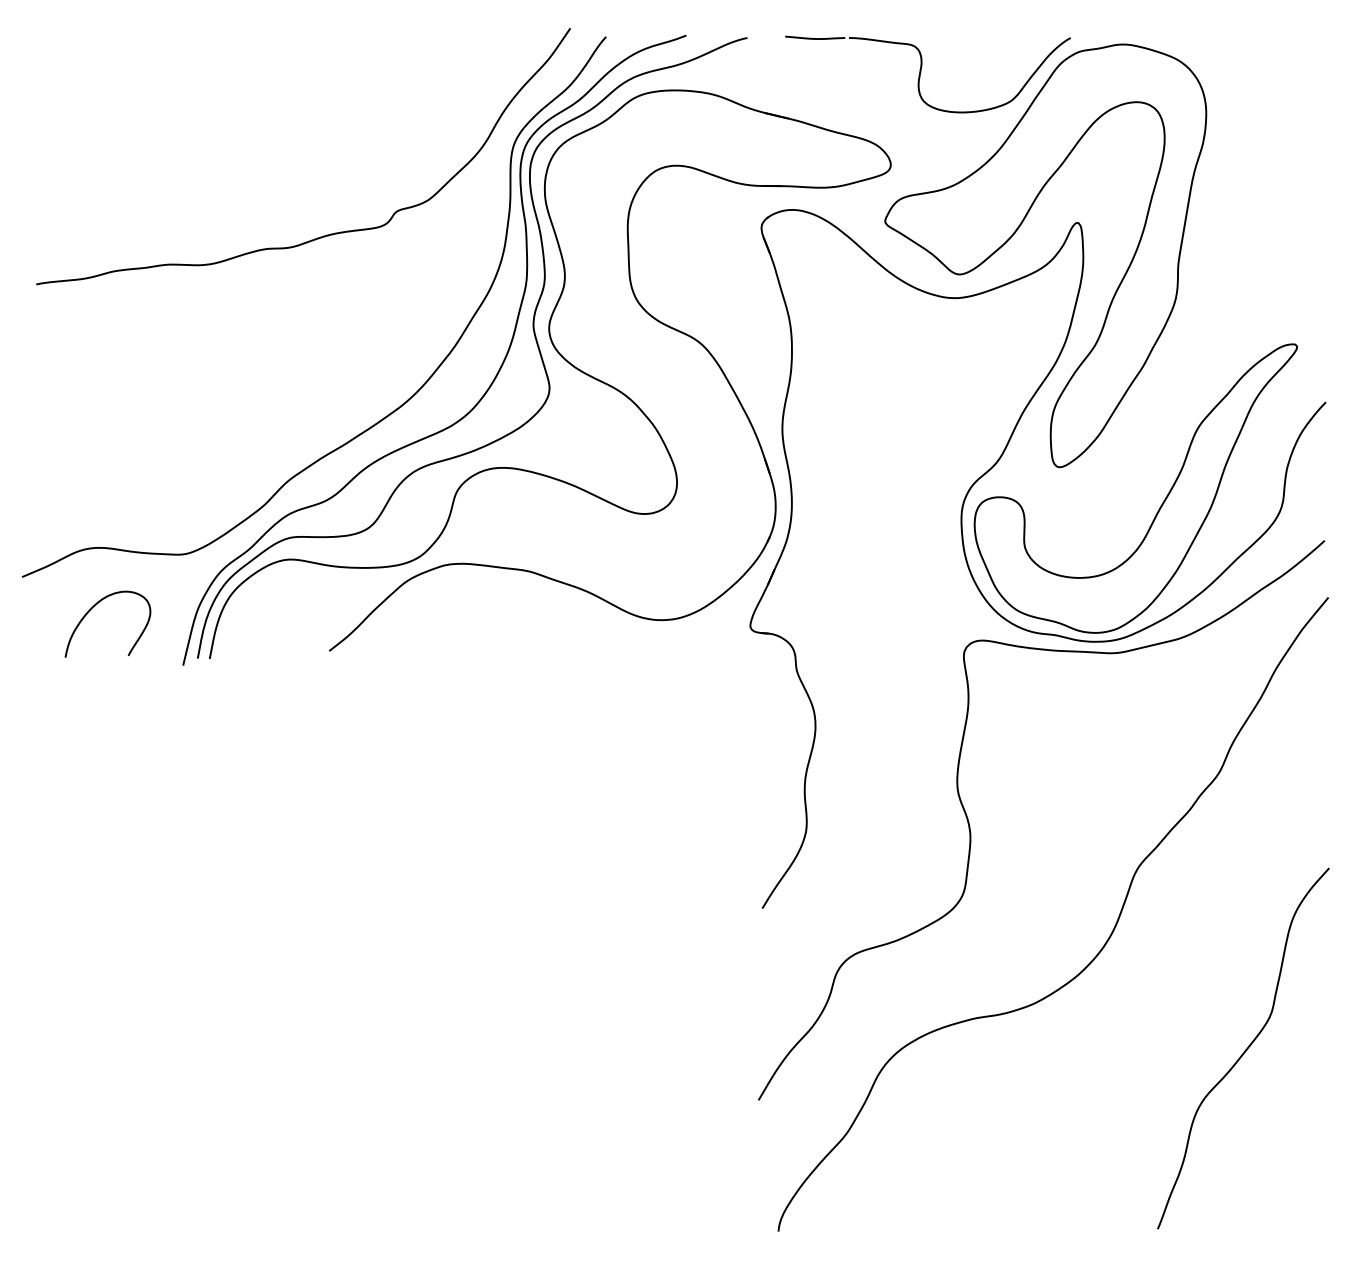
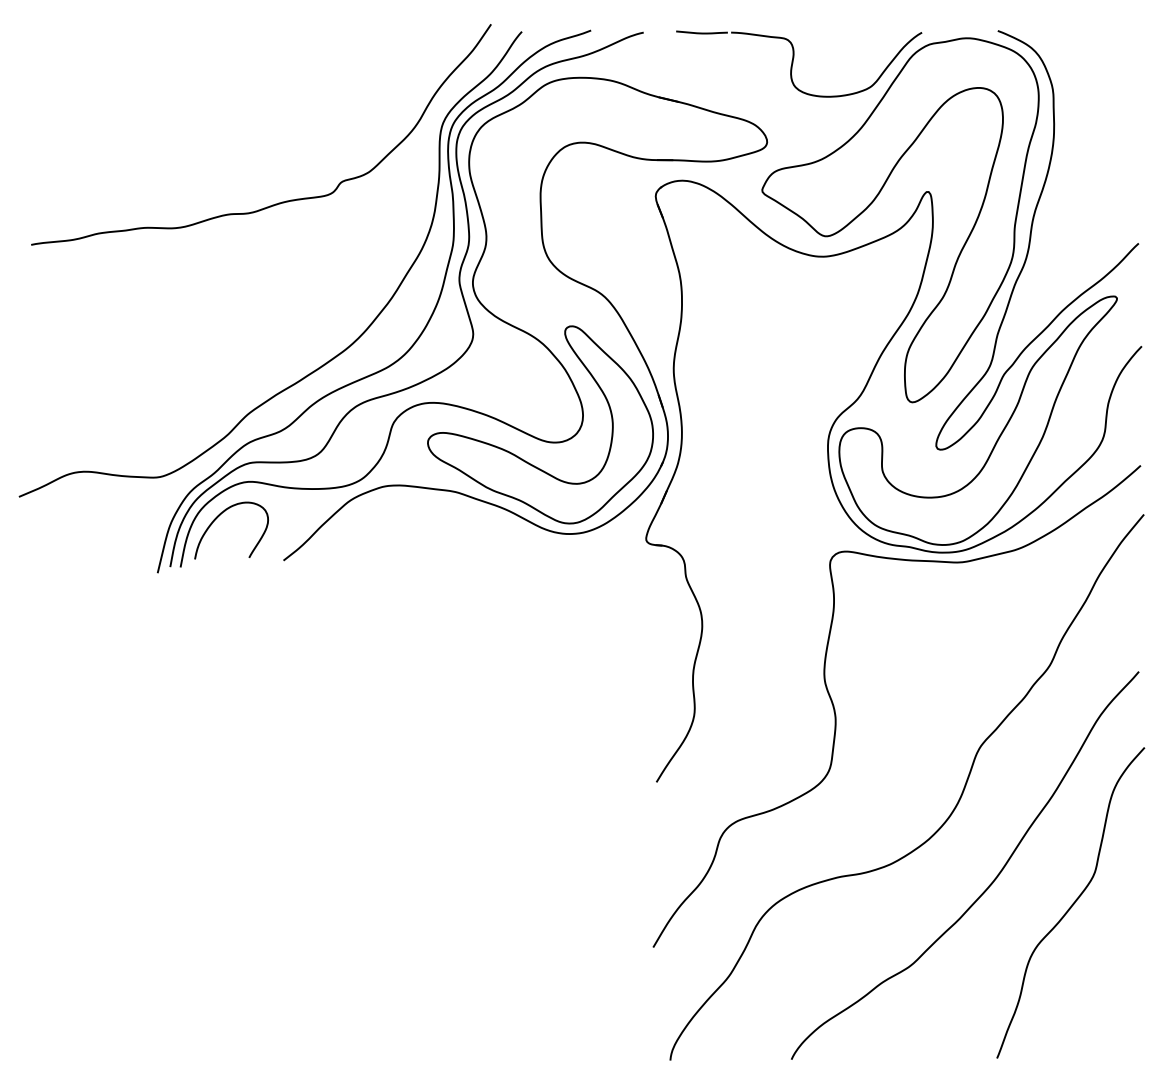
curve: (1197, 277) -> (1031, 238), added
part: (606, 532) -> (522, 458), added
curve: (96, 605) -> (221, 514), moved
curve: (1150, 1025) -> (990, 883), added

